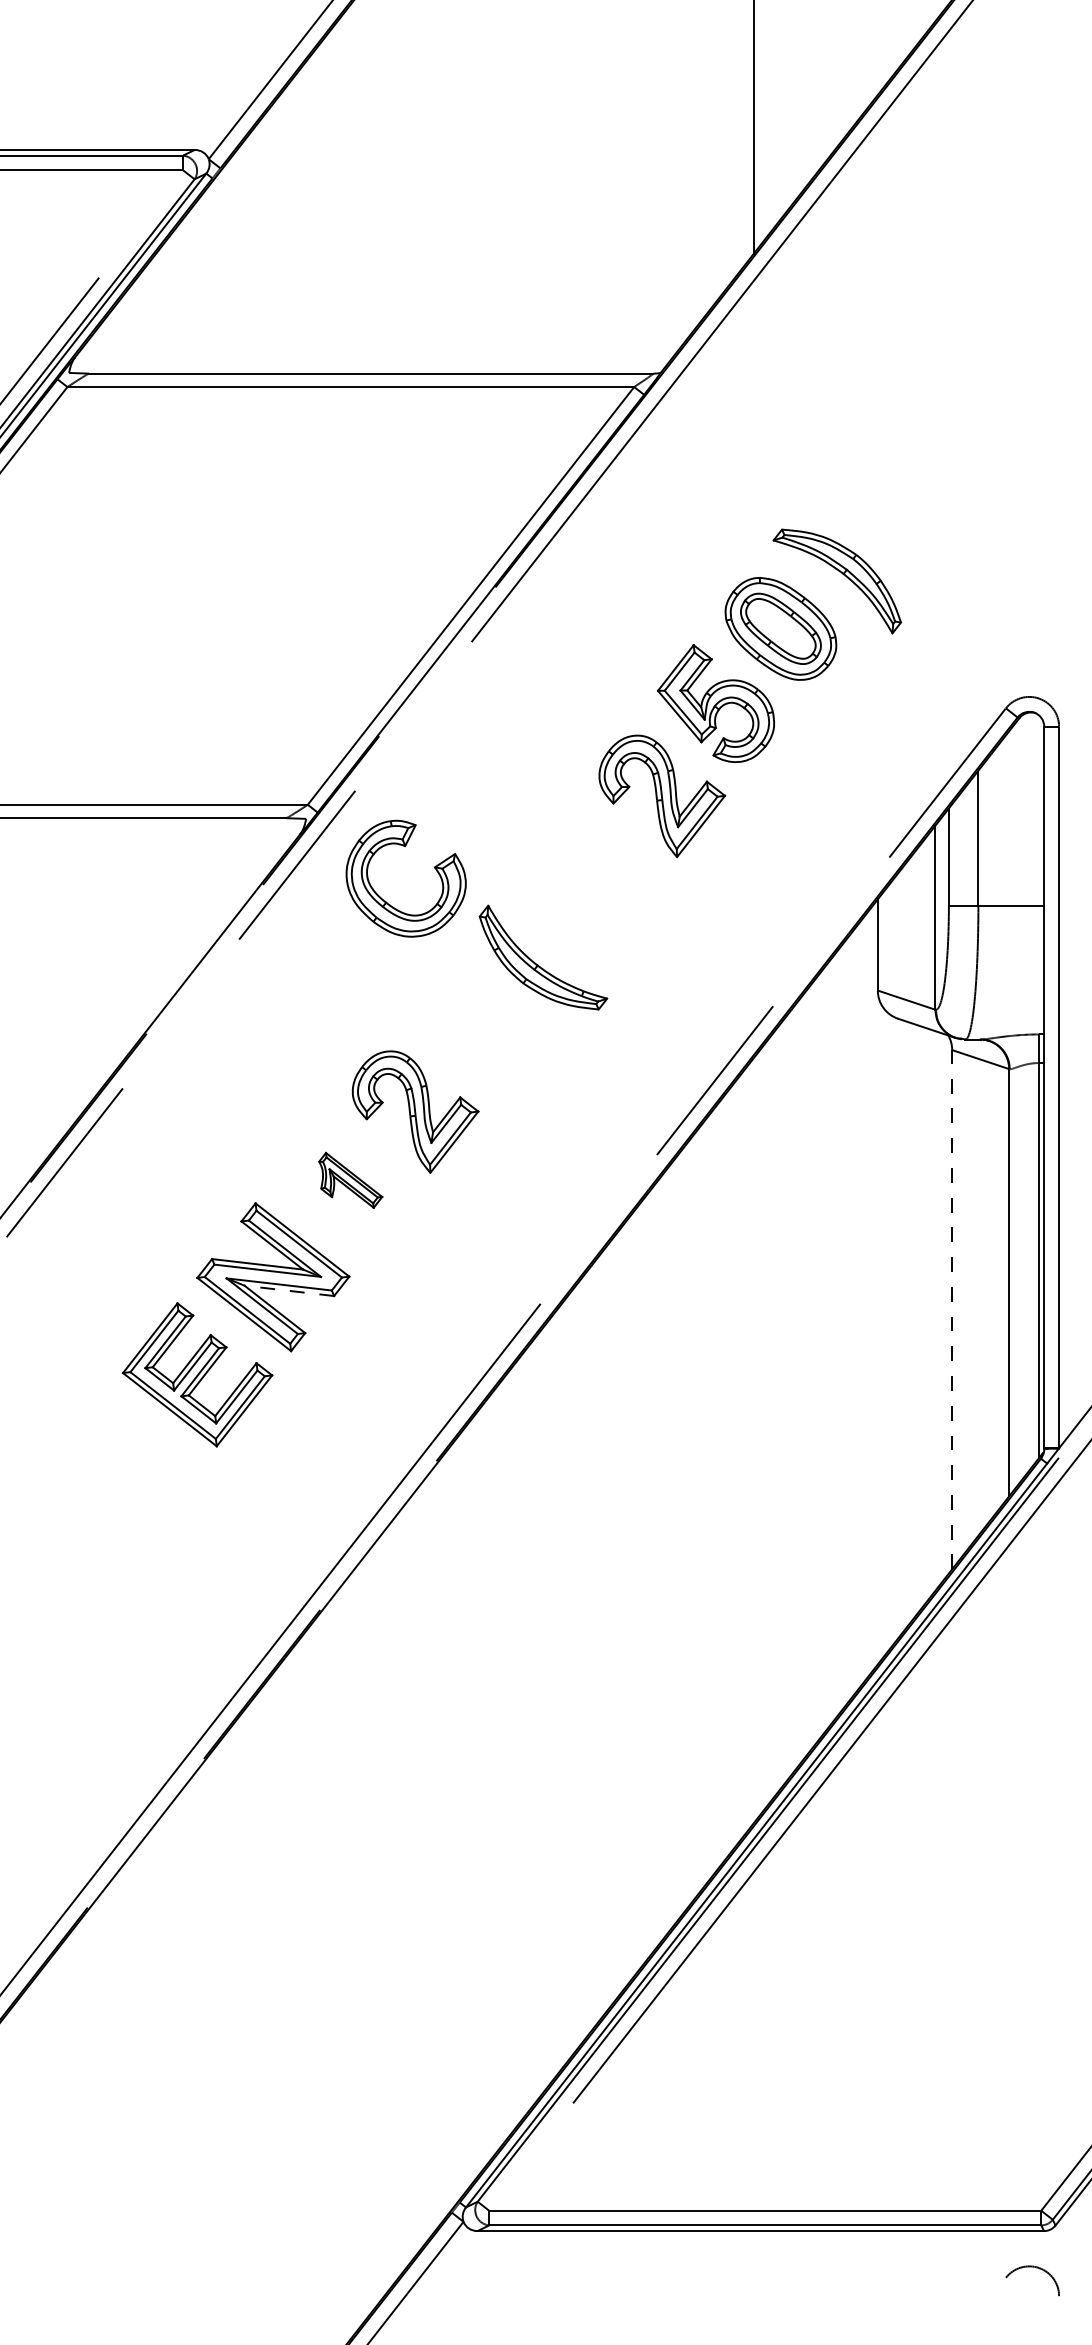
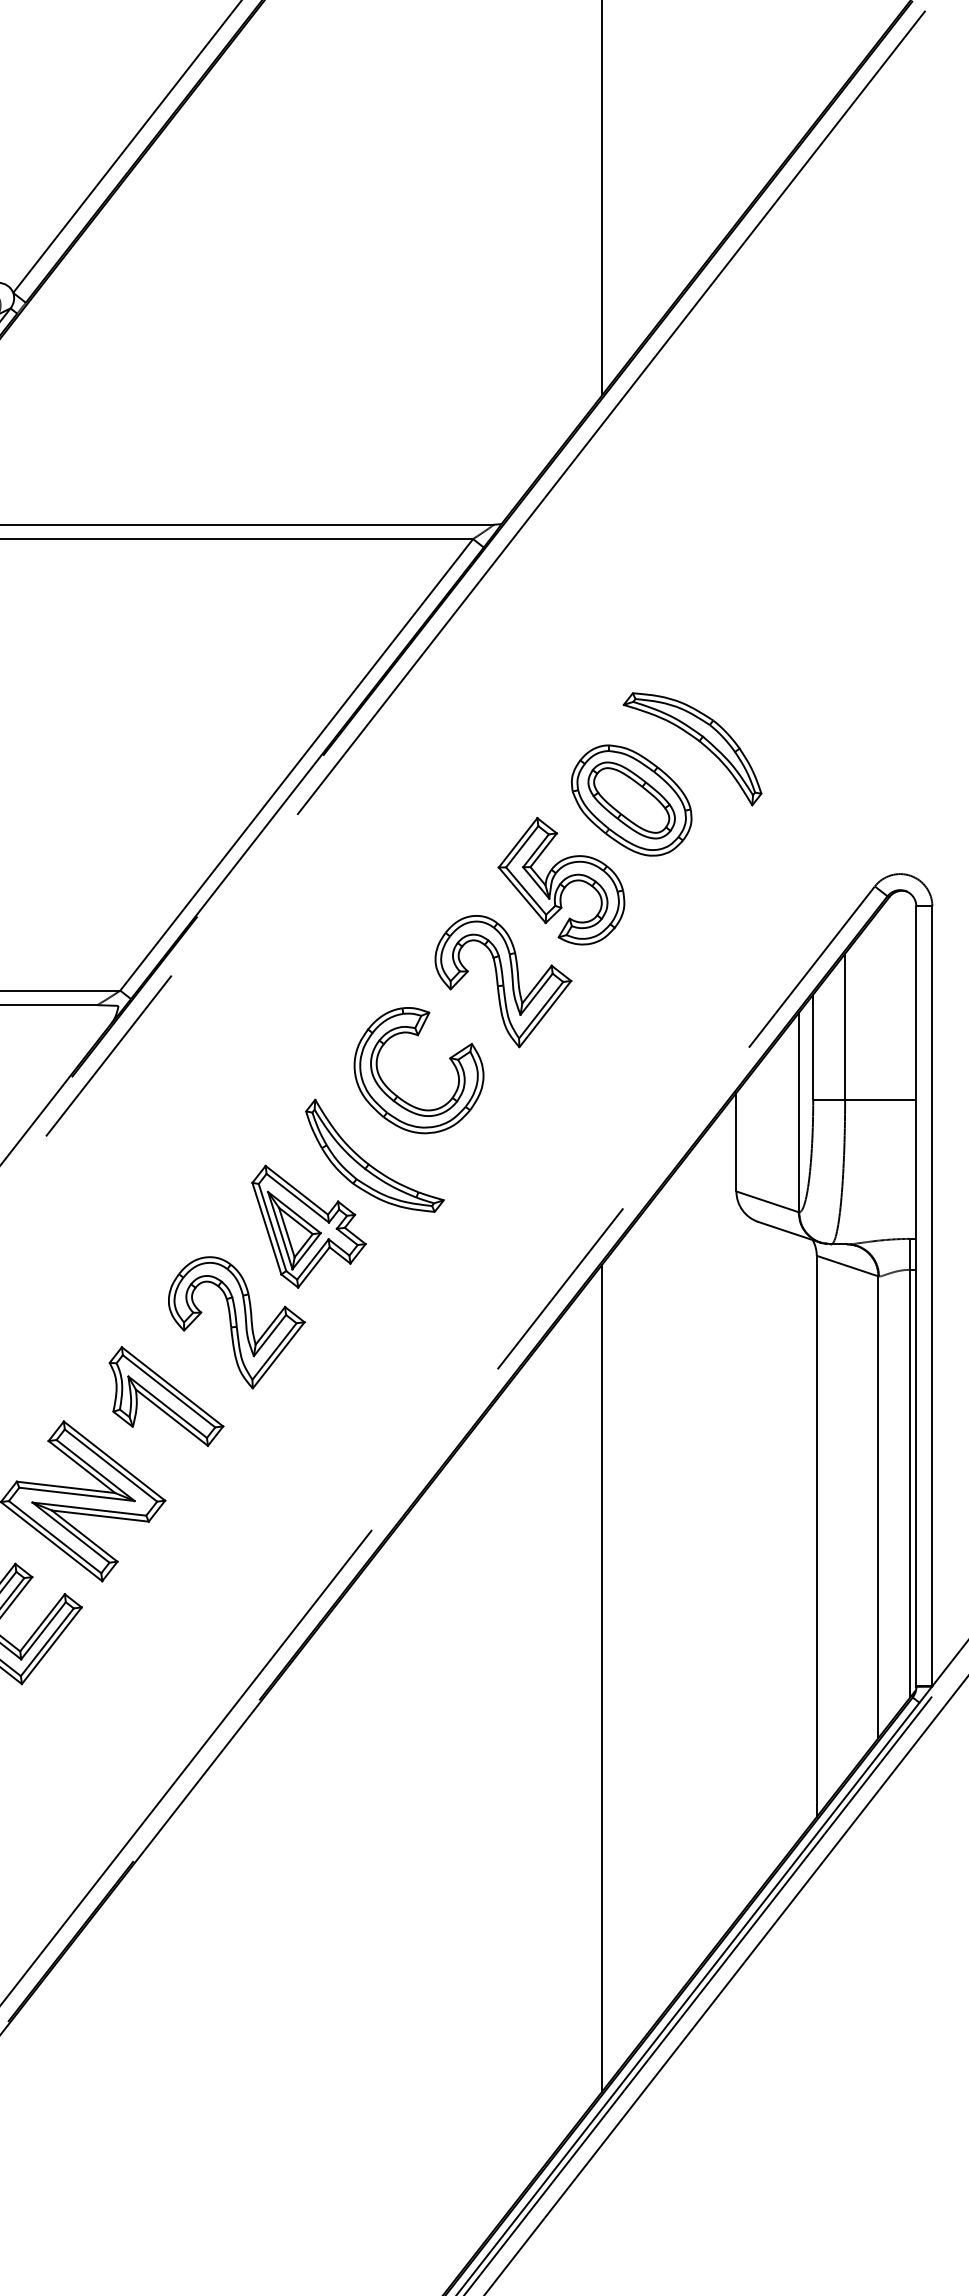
part: (385, 900) -> (396, 1094), moved
part: (482, 1022) -> (309, 1225), added
part: (350, 1180) -> (166, 1396), size x1.67
line: (288, 1290) -> (99, 1515), dashed -> solid
line: (952, 1309) -> (817, 1536), dashed -> solid
line: (753, 1440) -> (602, 1677), added

